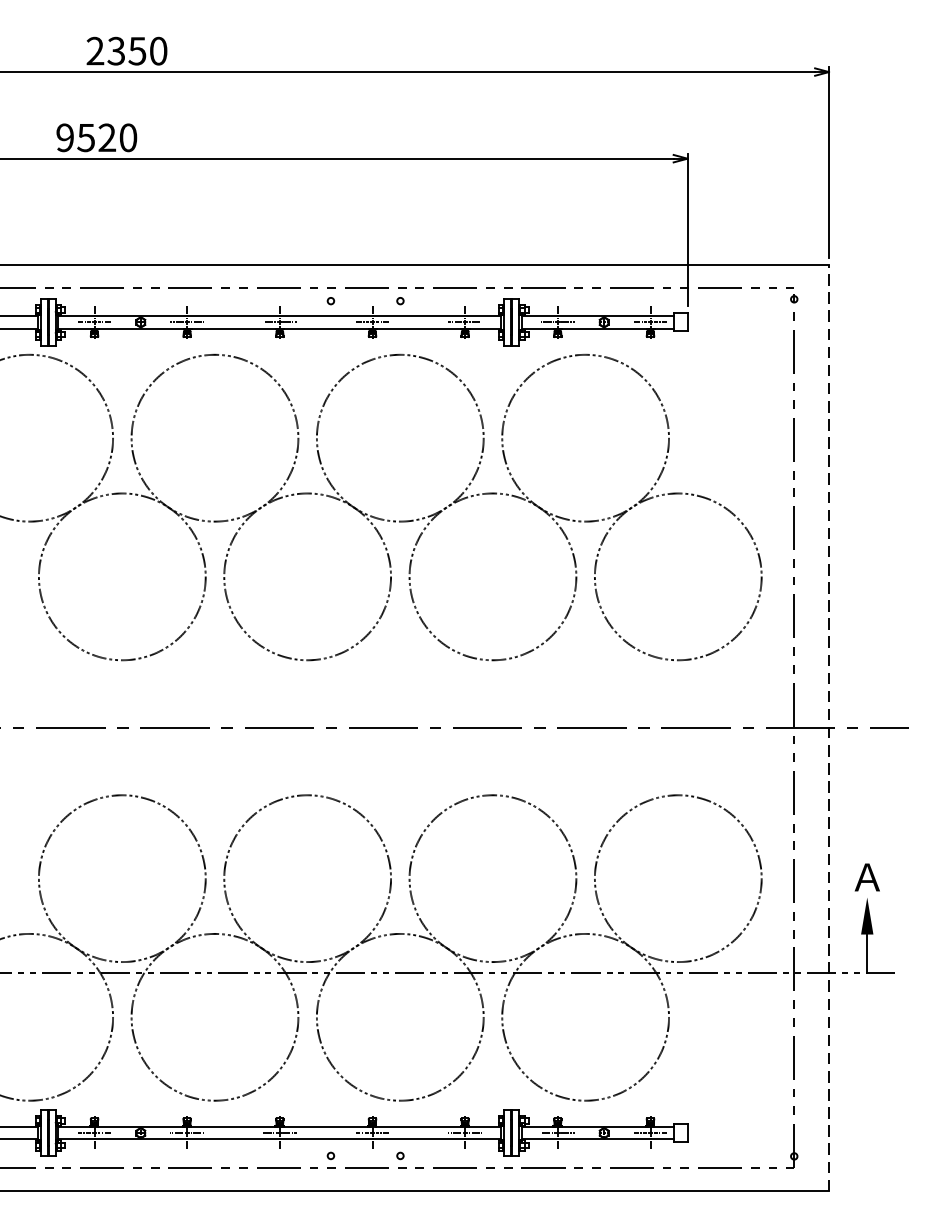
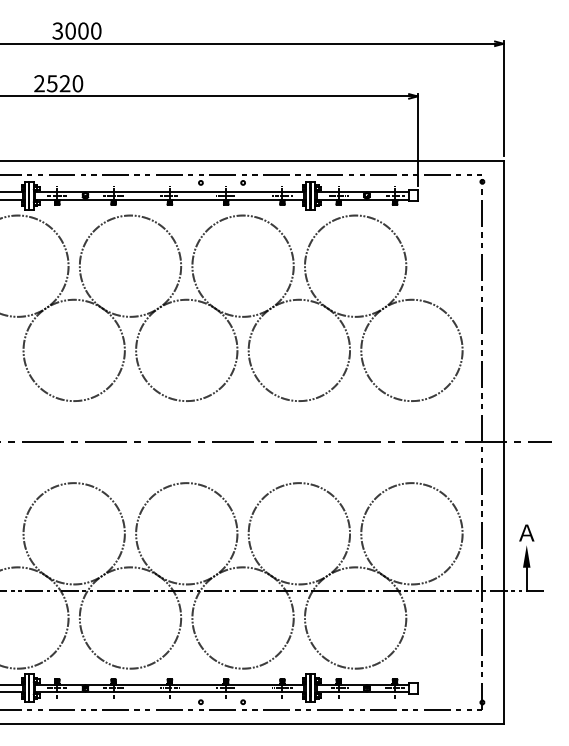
text: (116, 50) -> (70, 30), 2350 -> 3000
text: (65, 137) -> (39, 83), 9520 -> 2520
line: (828, 726) -> (503, 441), dashed -> solid

